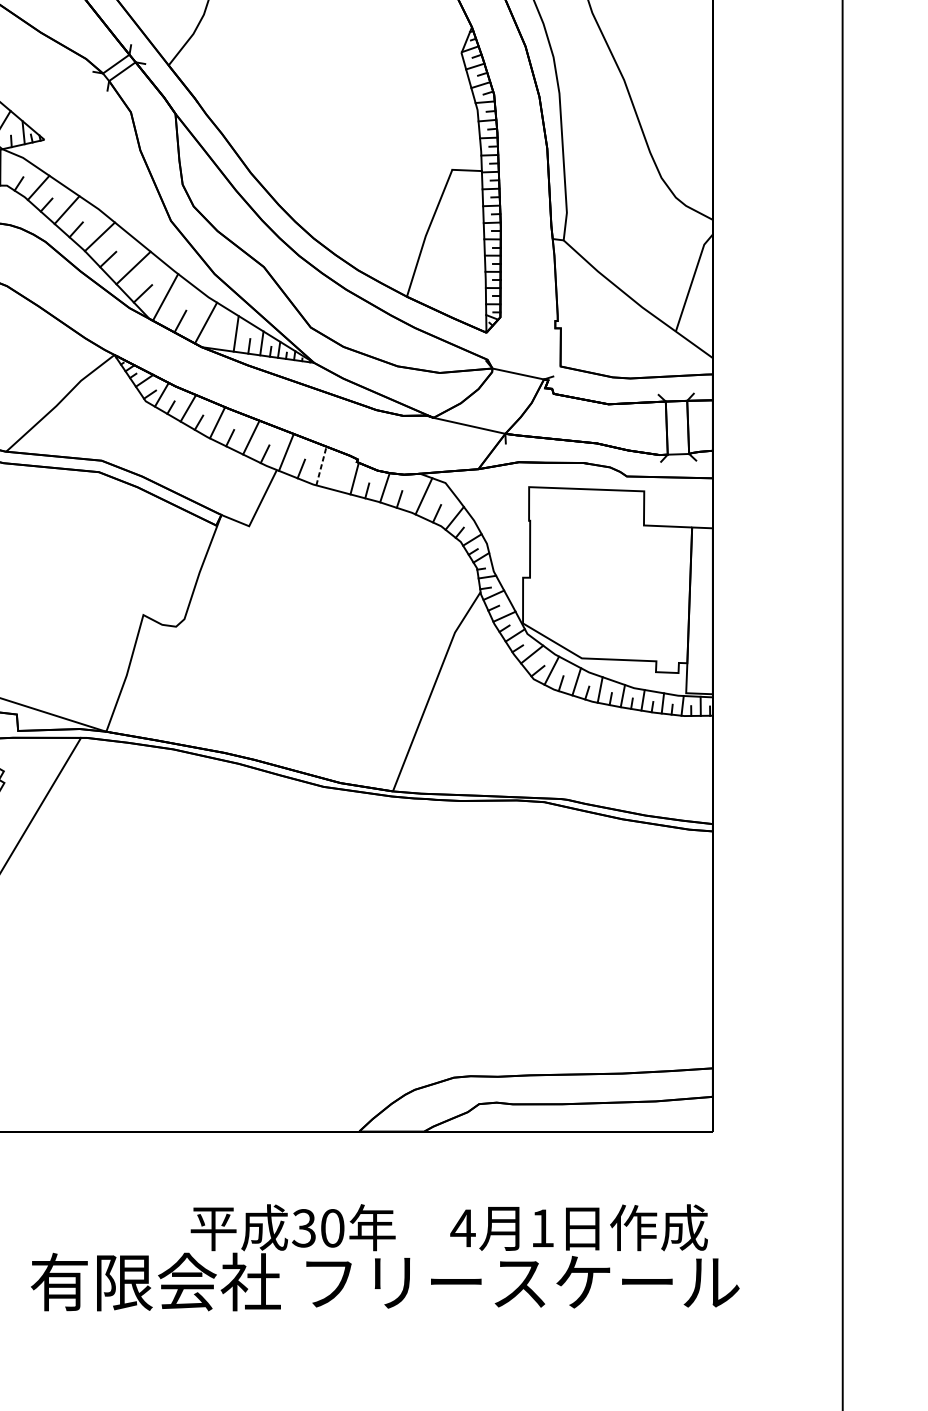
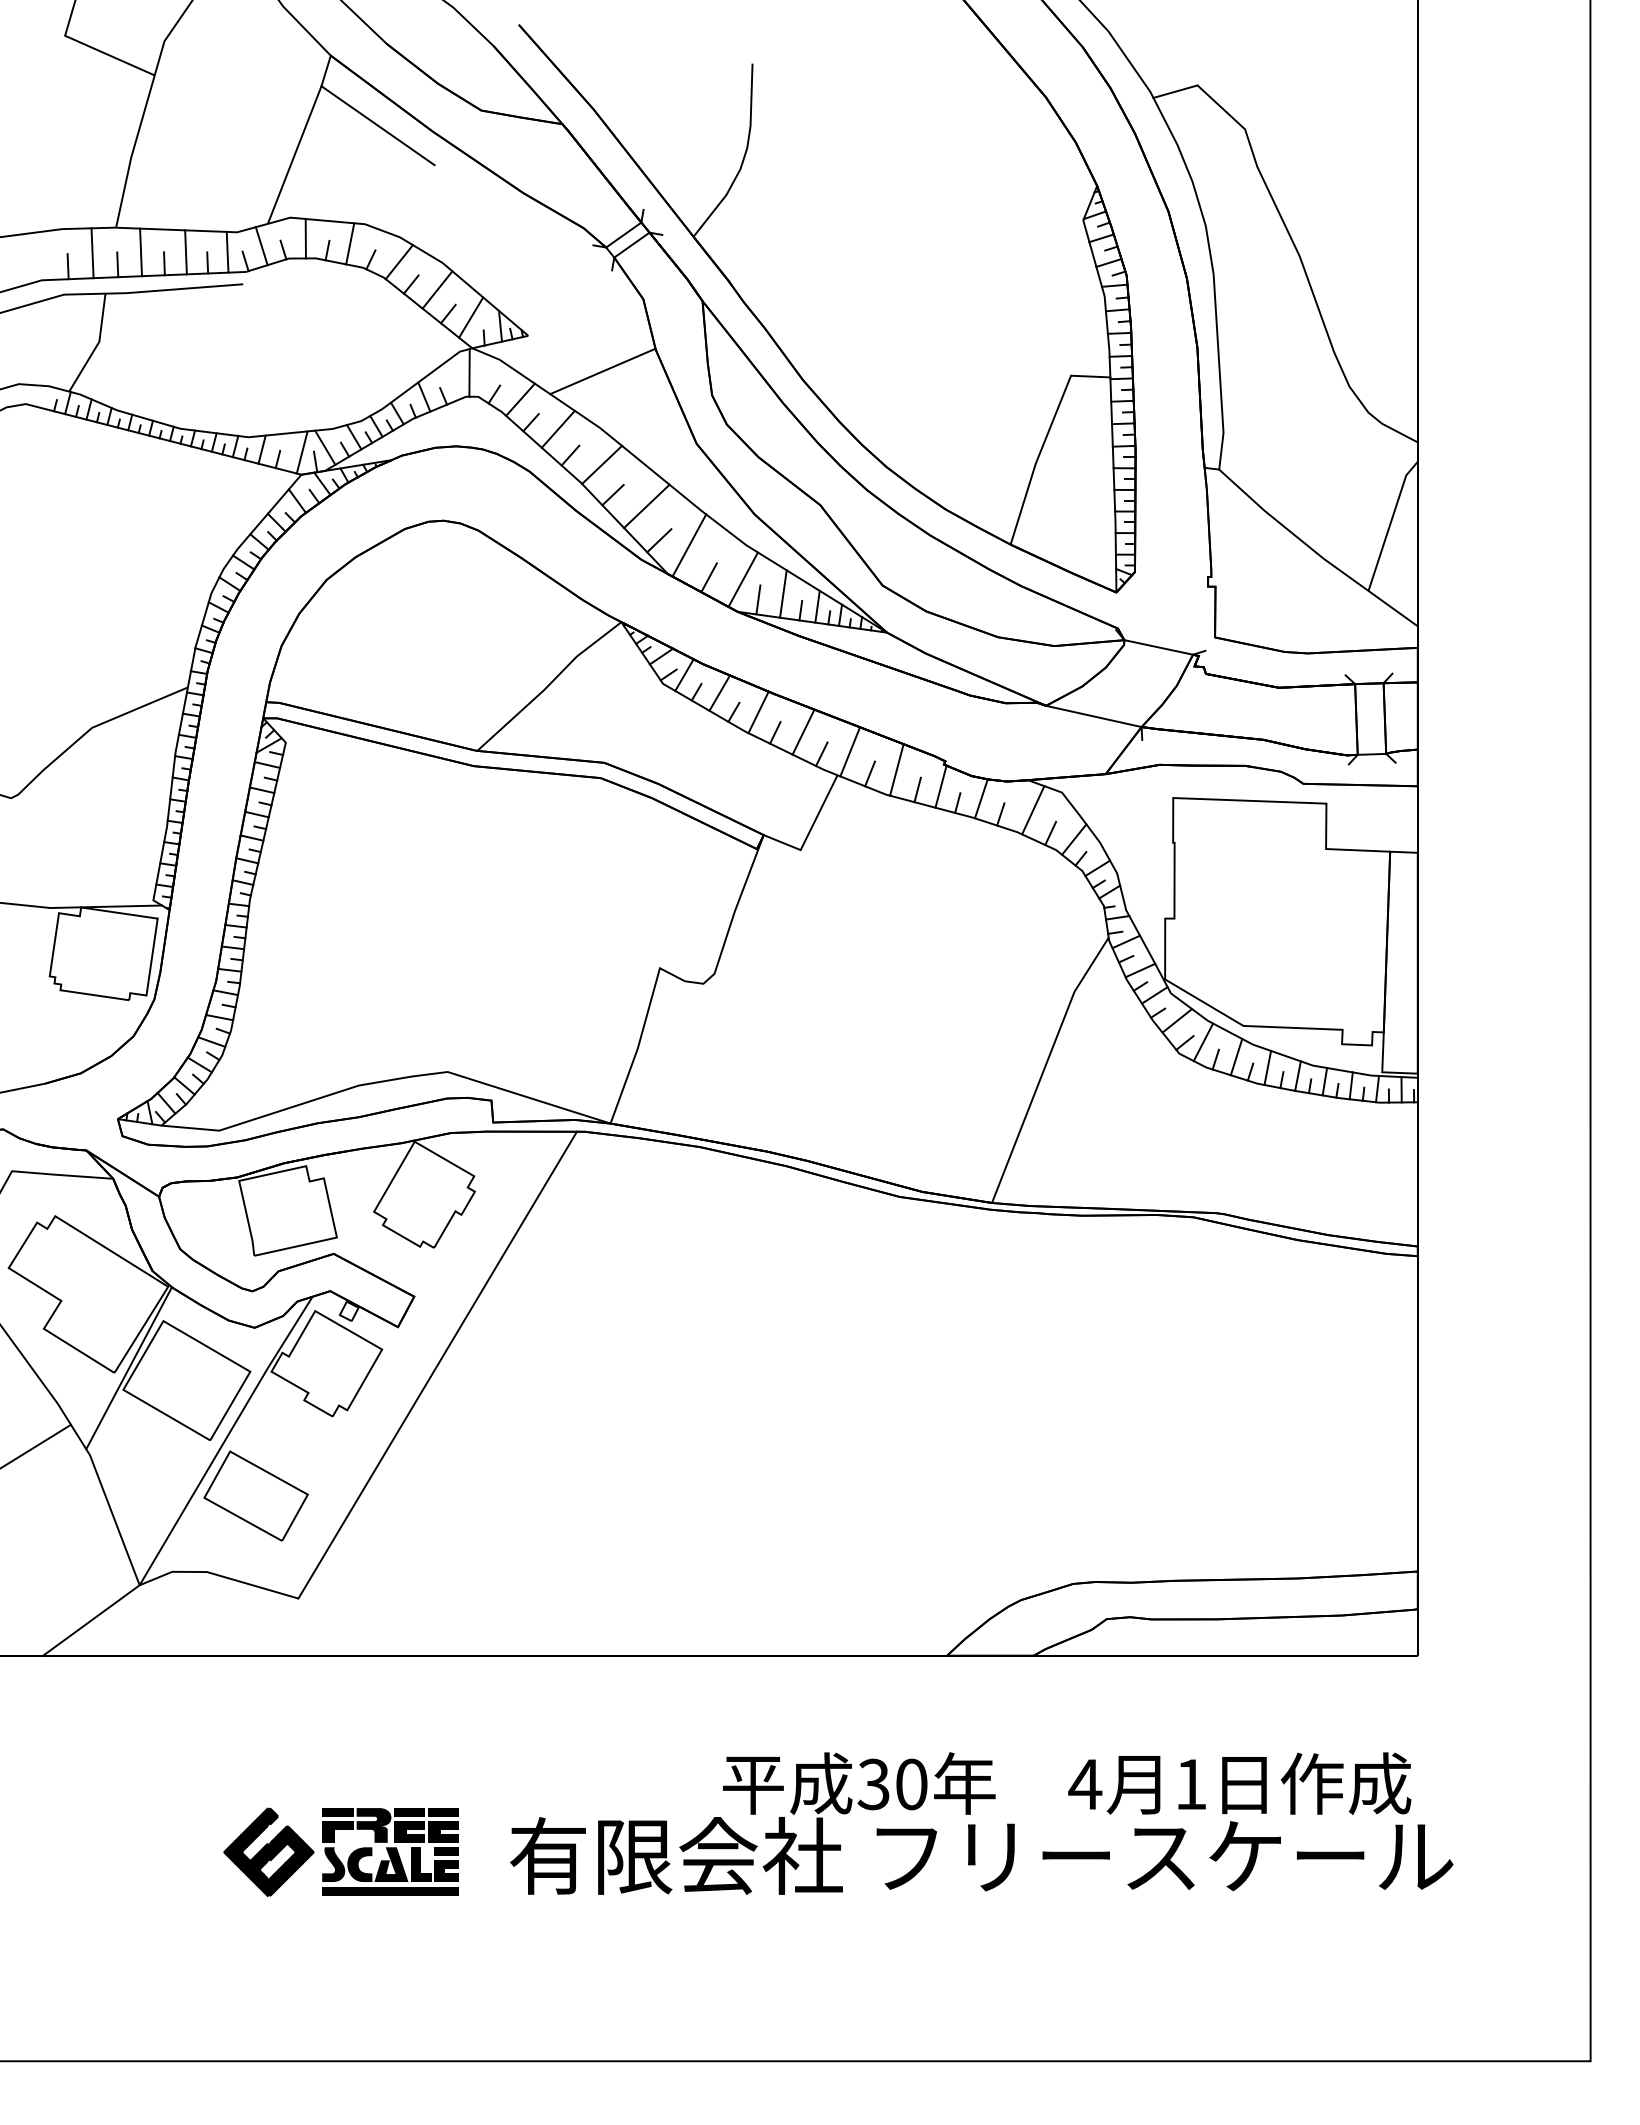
line: (100, 166) -> (602, 371), added
line: (217, 337) -> (758, 599), added
line: (321, 465) -> (896, 769), dashed -> solid
line: (336, 480) -> (917, 789), added

